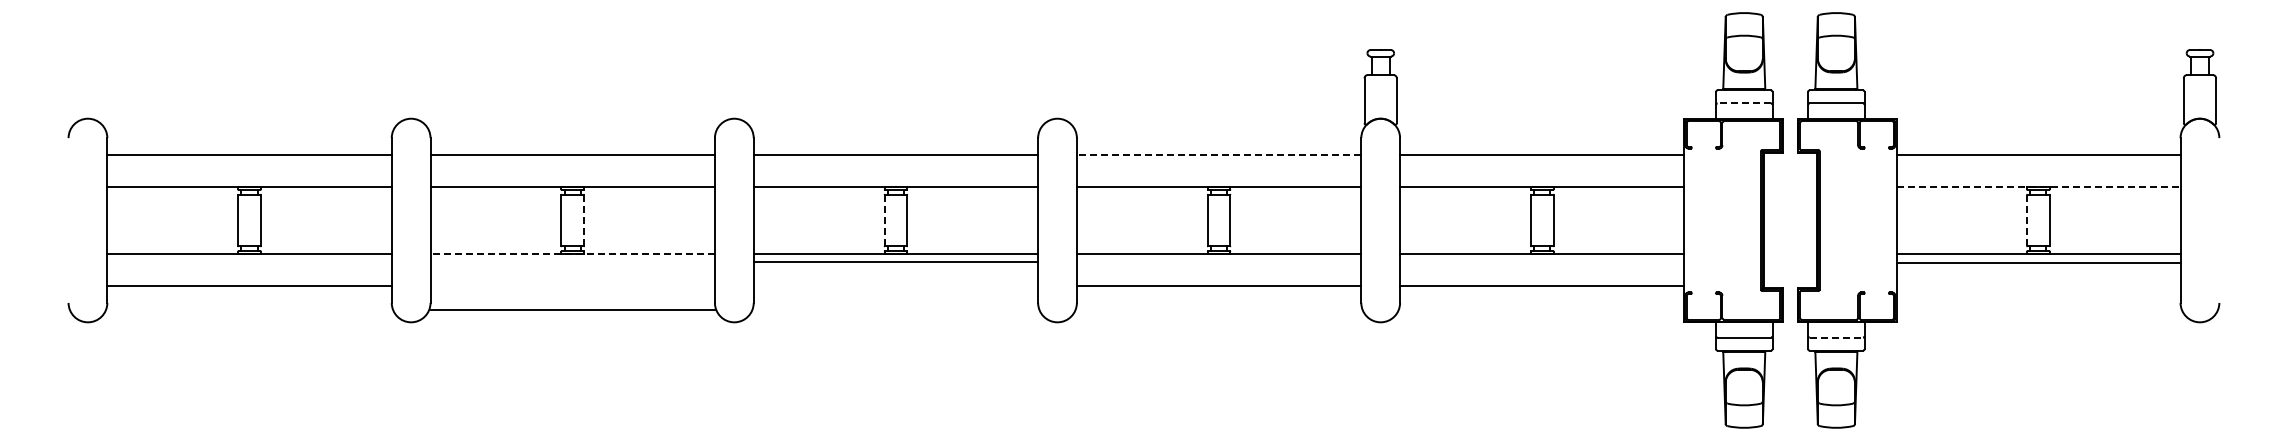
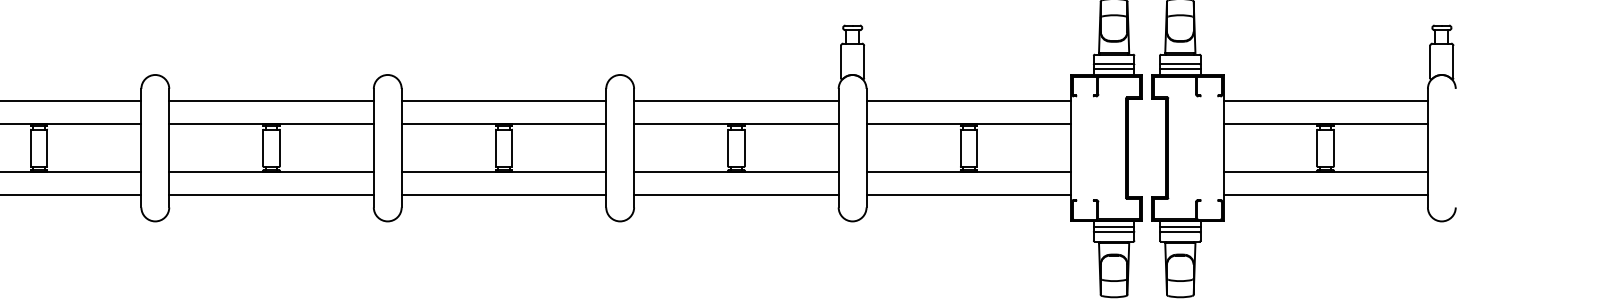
line: (1744, 103) -> (1114, 64), dashed -> solid
line: (1744, 110) -> (1114, 69), added
line: (1836, 110) -> (1180, 69), added
line: (1218, 155) -> (735, 101), dashed -> solid
line: (2038, 187) -> (1325, 124), dashed -> solid
line: (584, 220) -> (279, 148), dashed -> solid
line: (2027, 220) -> (1317, 148), dashed -> solid
line: (884, 221) -> (495, 148), dashed -> solid
line: (572, 253) -> (271, 171), dashed -> solid
line: (895, 261) -> (503, 194), moved
line: (2038, 262) -> (1325, 194), moved
line: (572, 309) -> (271, 194), moved
line: (1744, 330) -> (1114, 227), added
line: (1836, 330) -> (1180, 227), added
line: (1836, 337) -> (1180, 232), dashed -> solid

